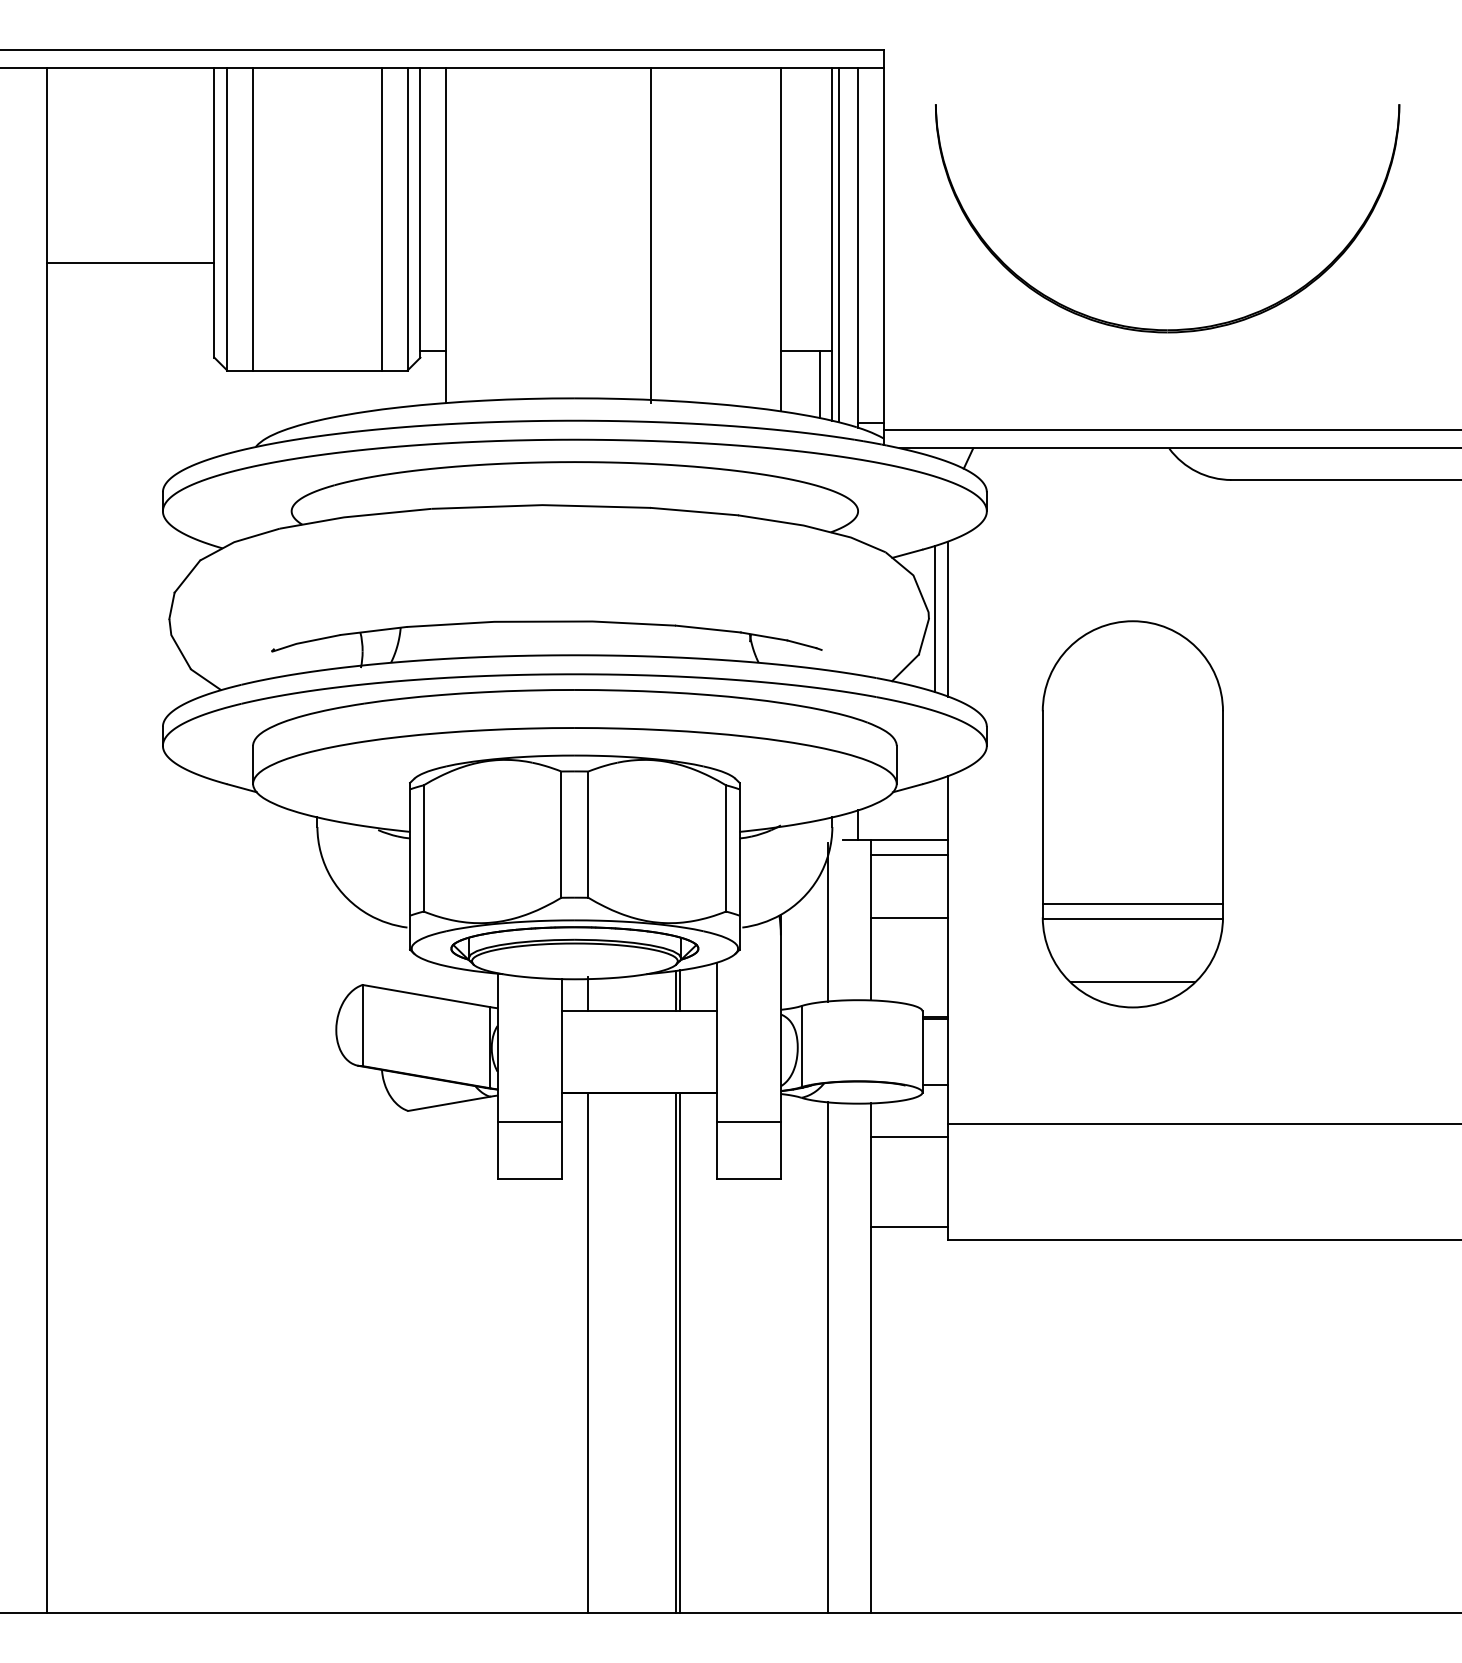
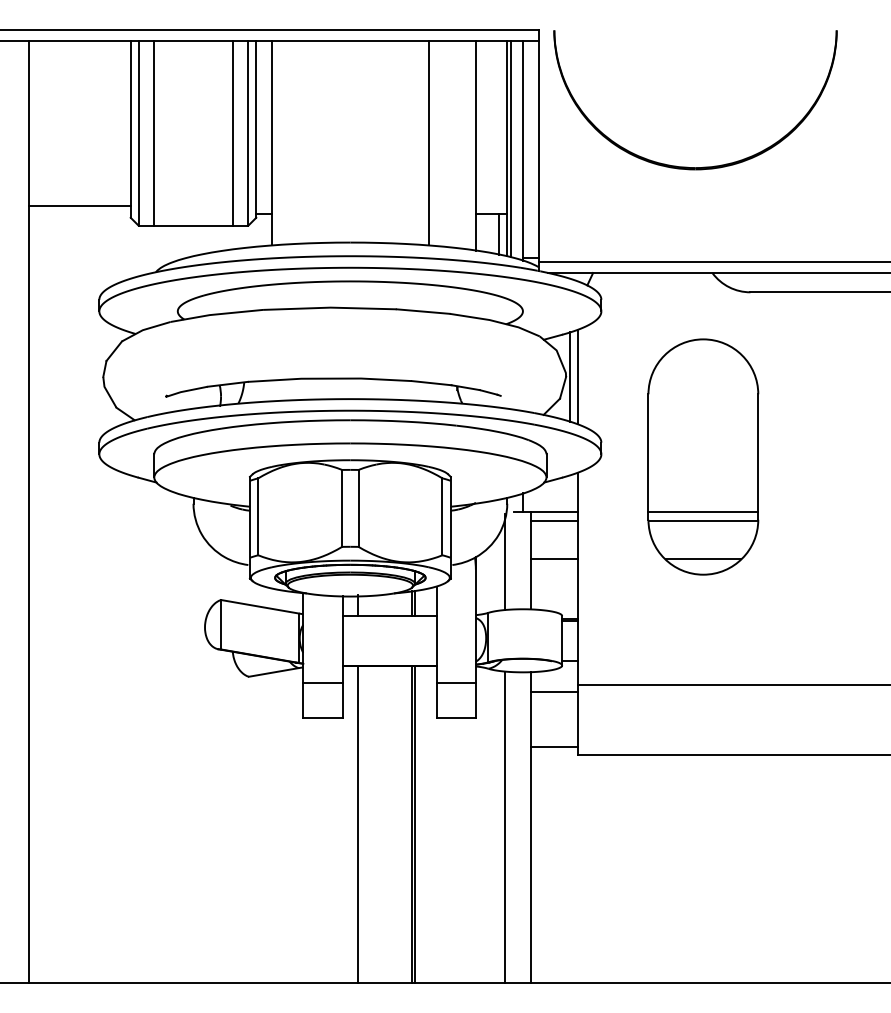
line: (650, 235) -> (428, 143), moved
line: (130, 263) -> (79, 206), moved
part: (1154, 327) -> (687, 166), moved
part: (1133, 813) -> (703, 456), moved

